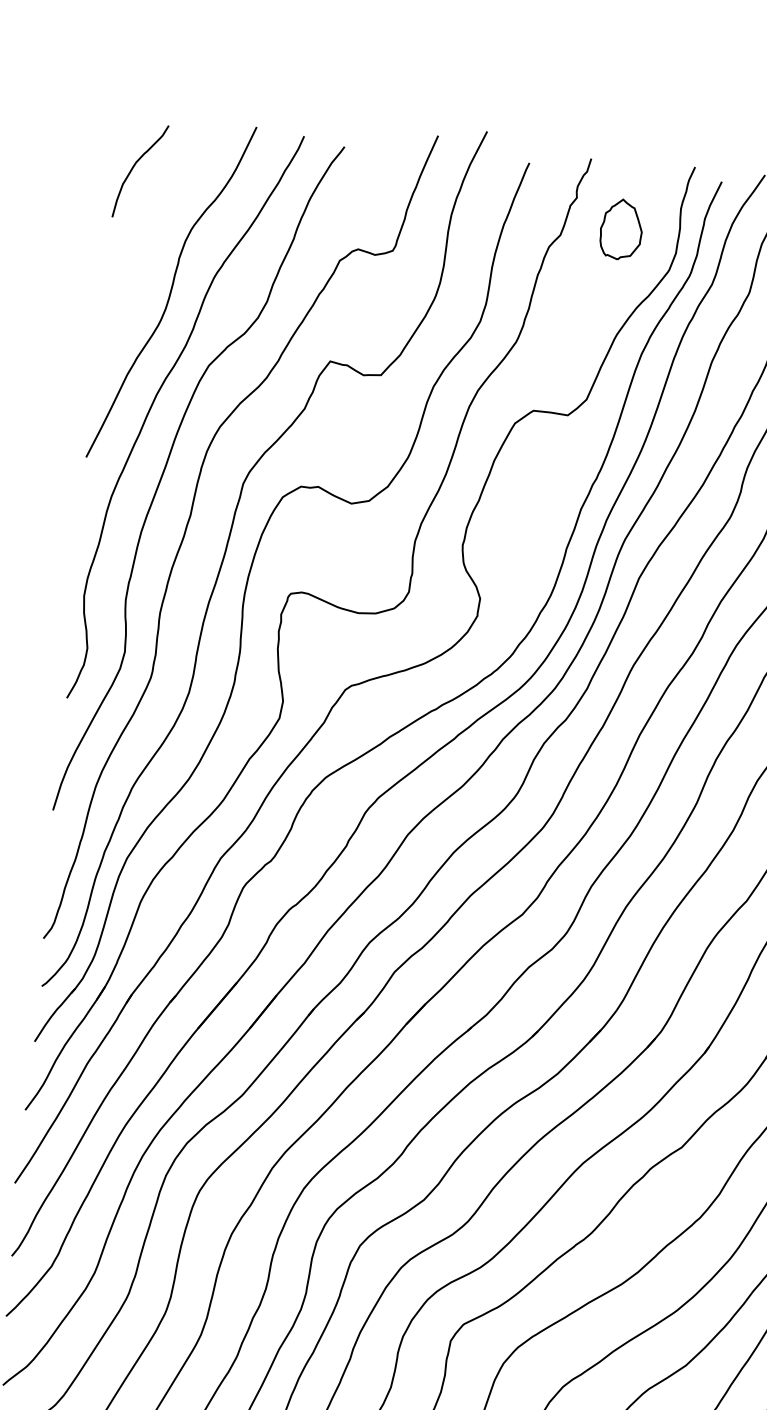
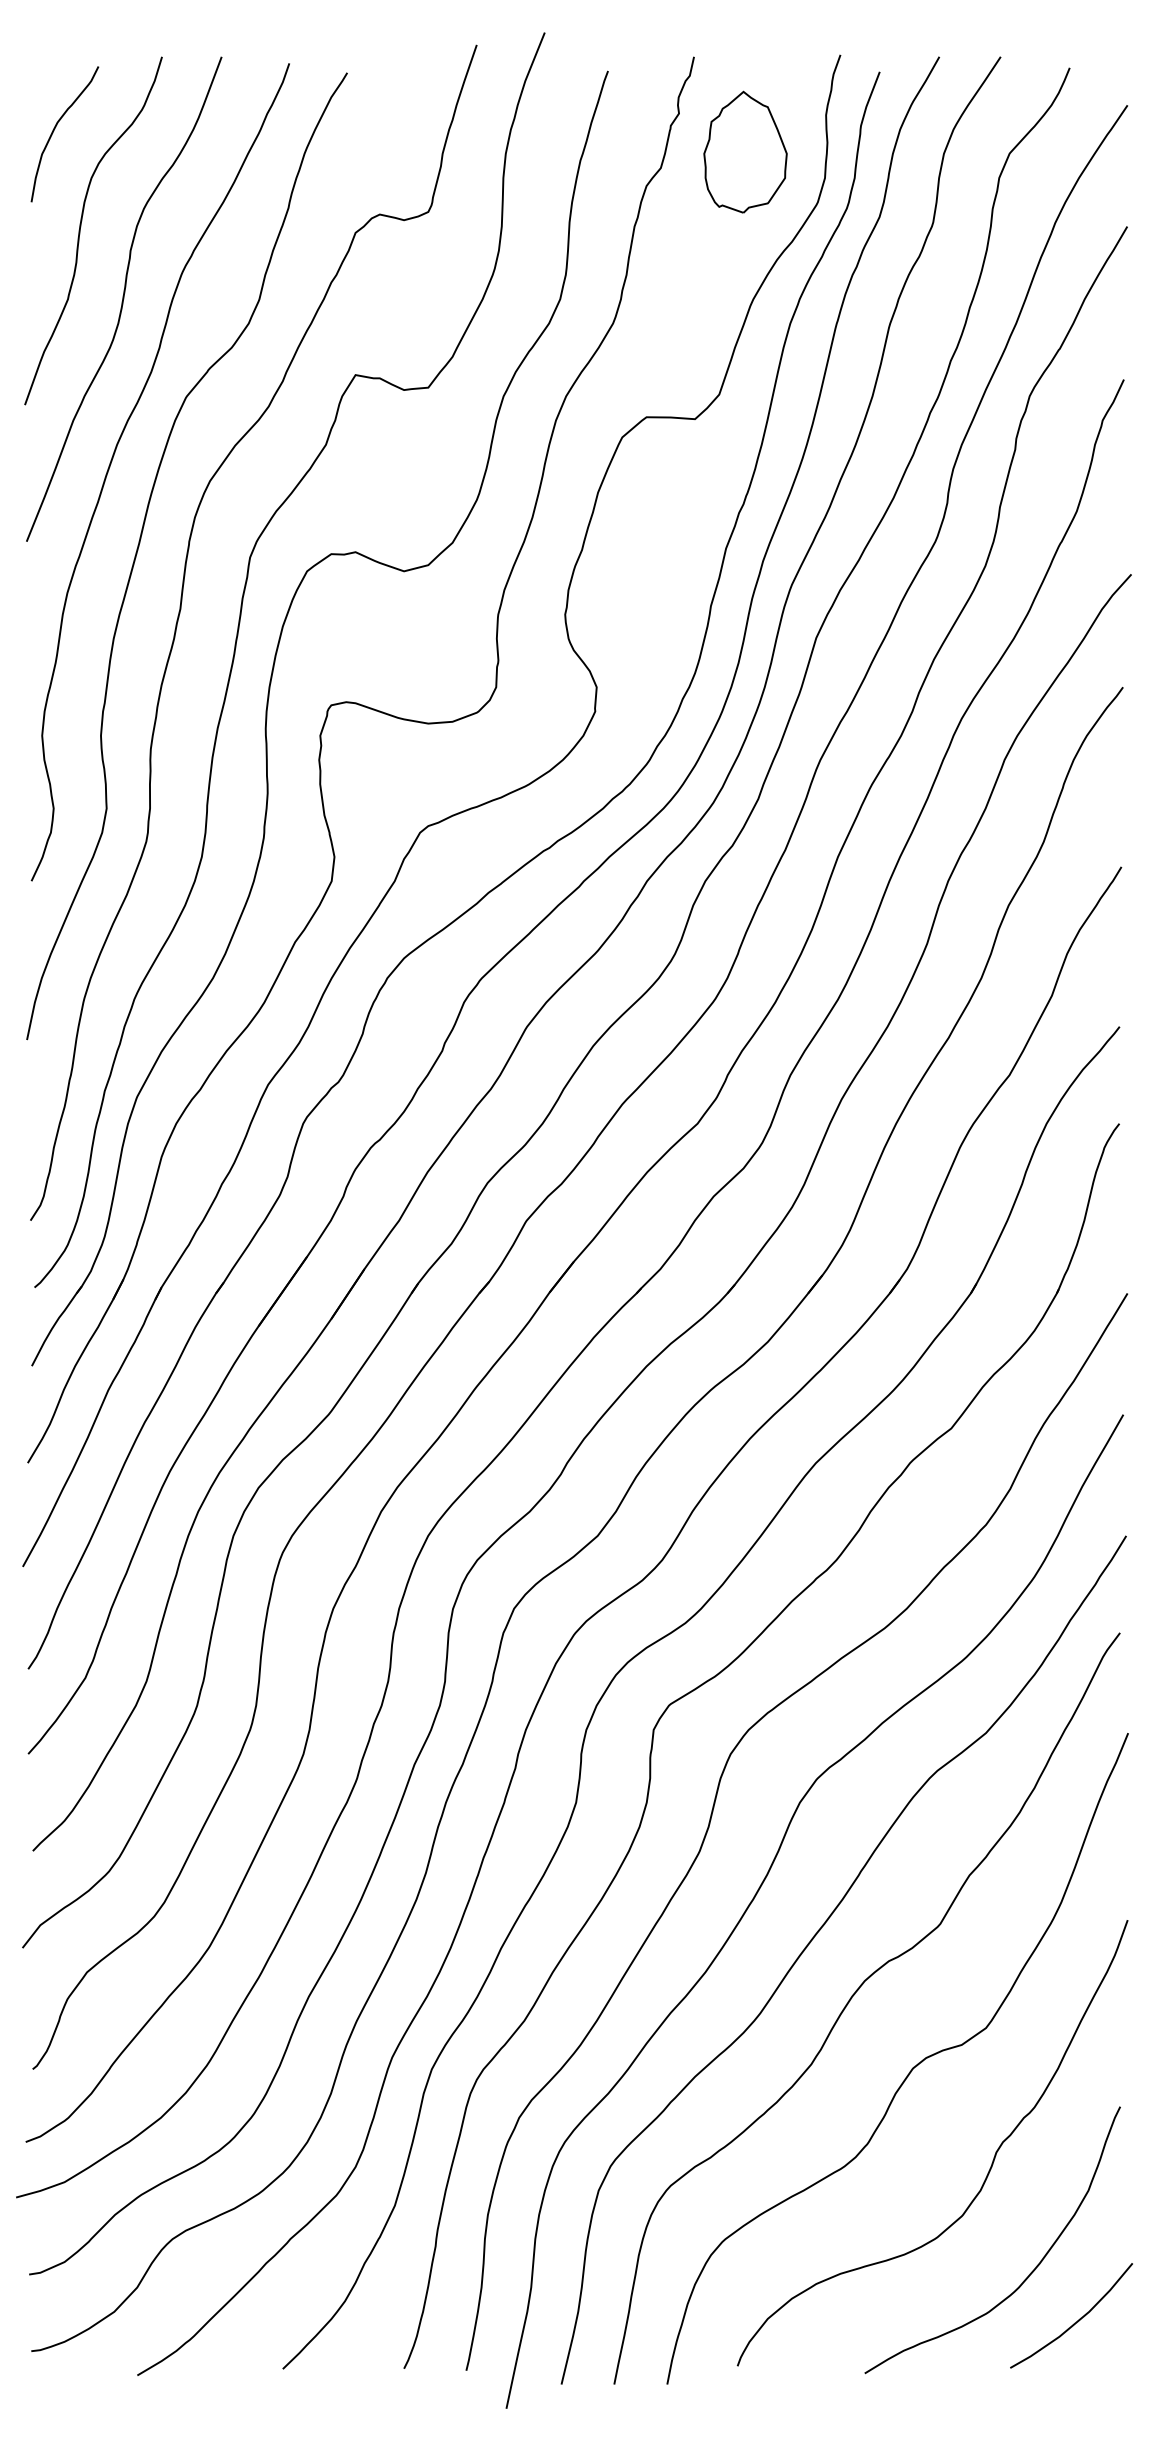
part: (621, 229) -> (745, 151), size x1.43
curve: (146, 237) -> (81, 226), added

